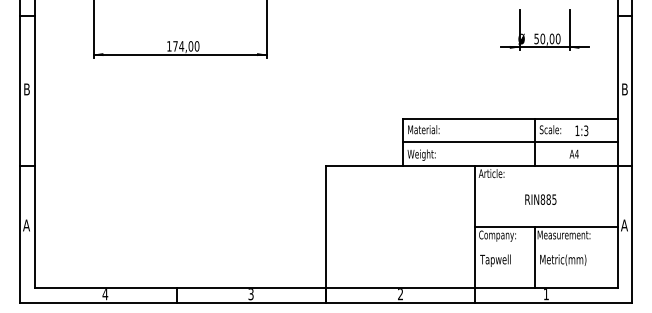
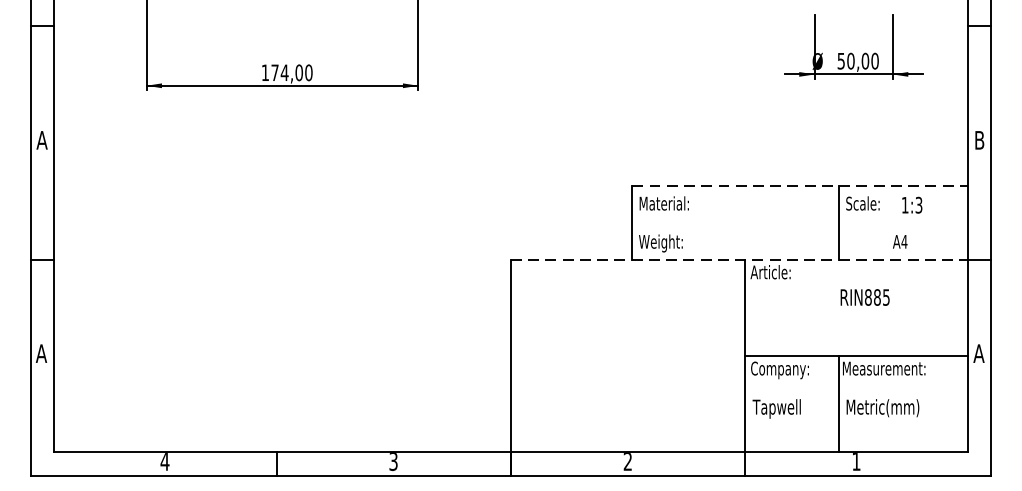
text: (26, 89) -> (41, 140), B -> A
line: (510, 118) -> (800, 185), solid -> dashed
line: (510, 142) -> (800, 223), removed
line: (471, 165) -> (739, 259), solid -> dashed
text: (540, 199) -> (864, 297), moved

